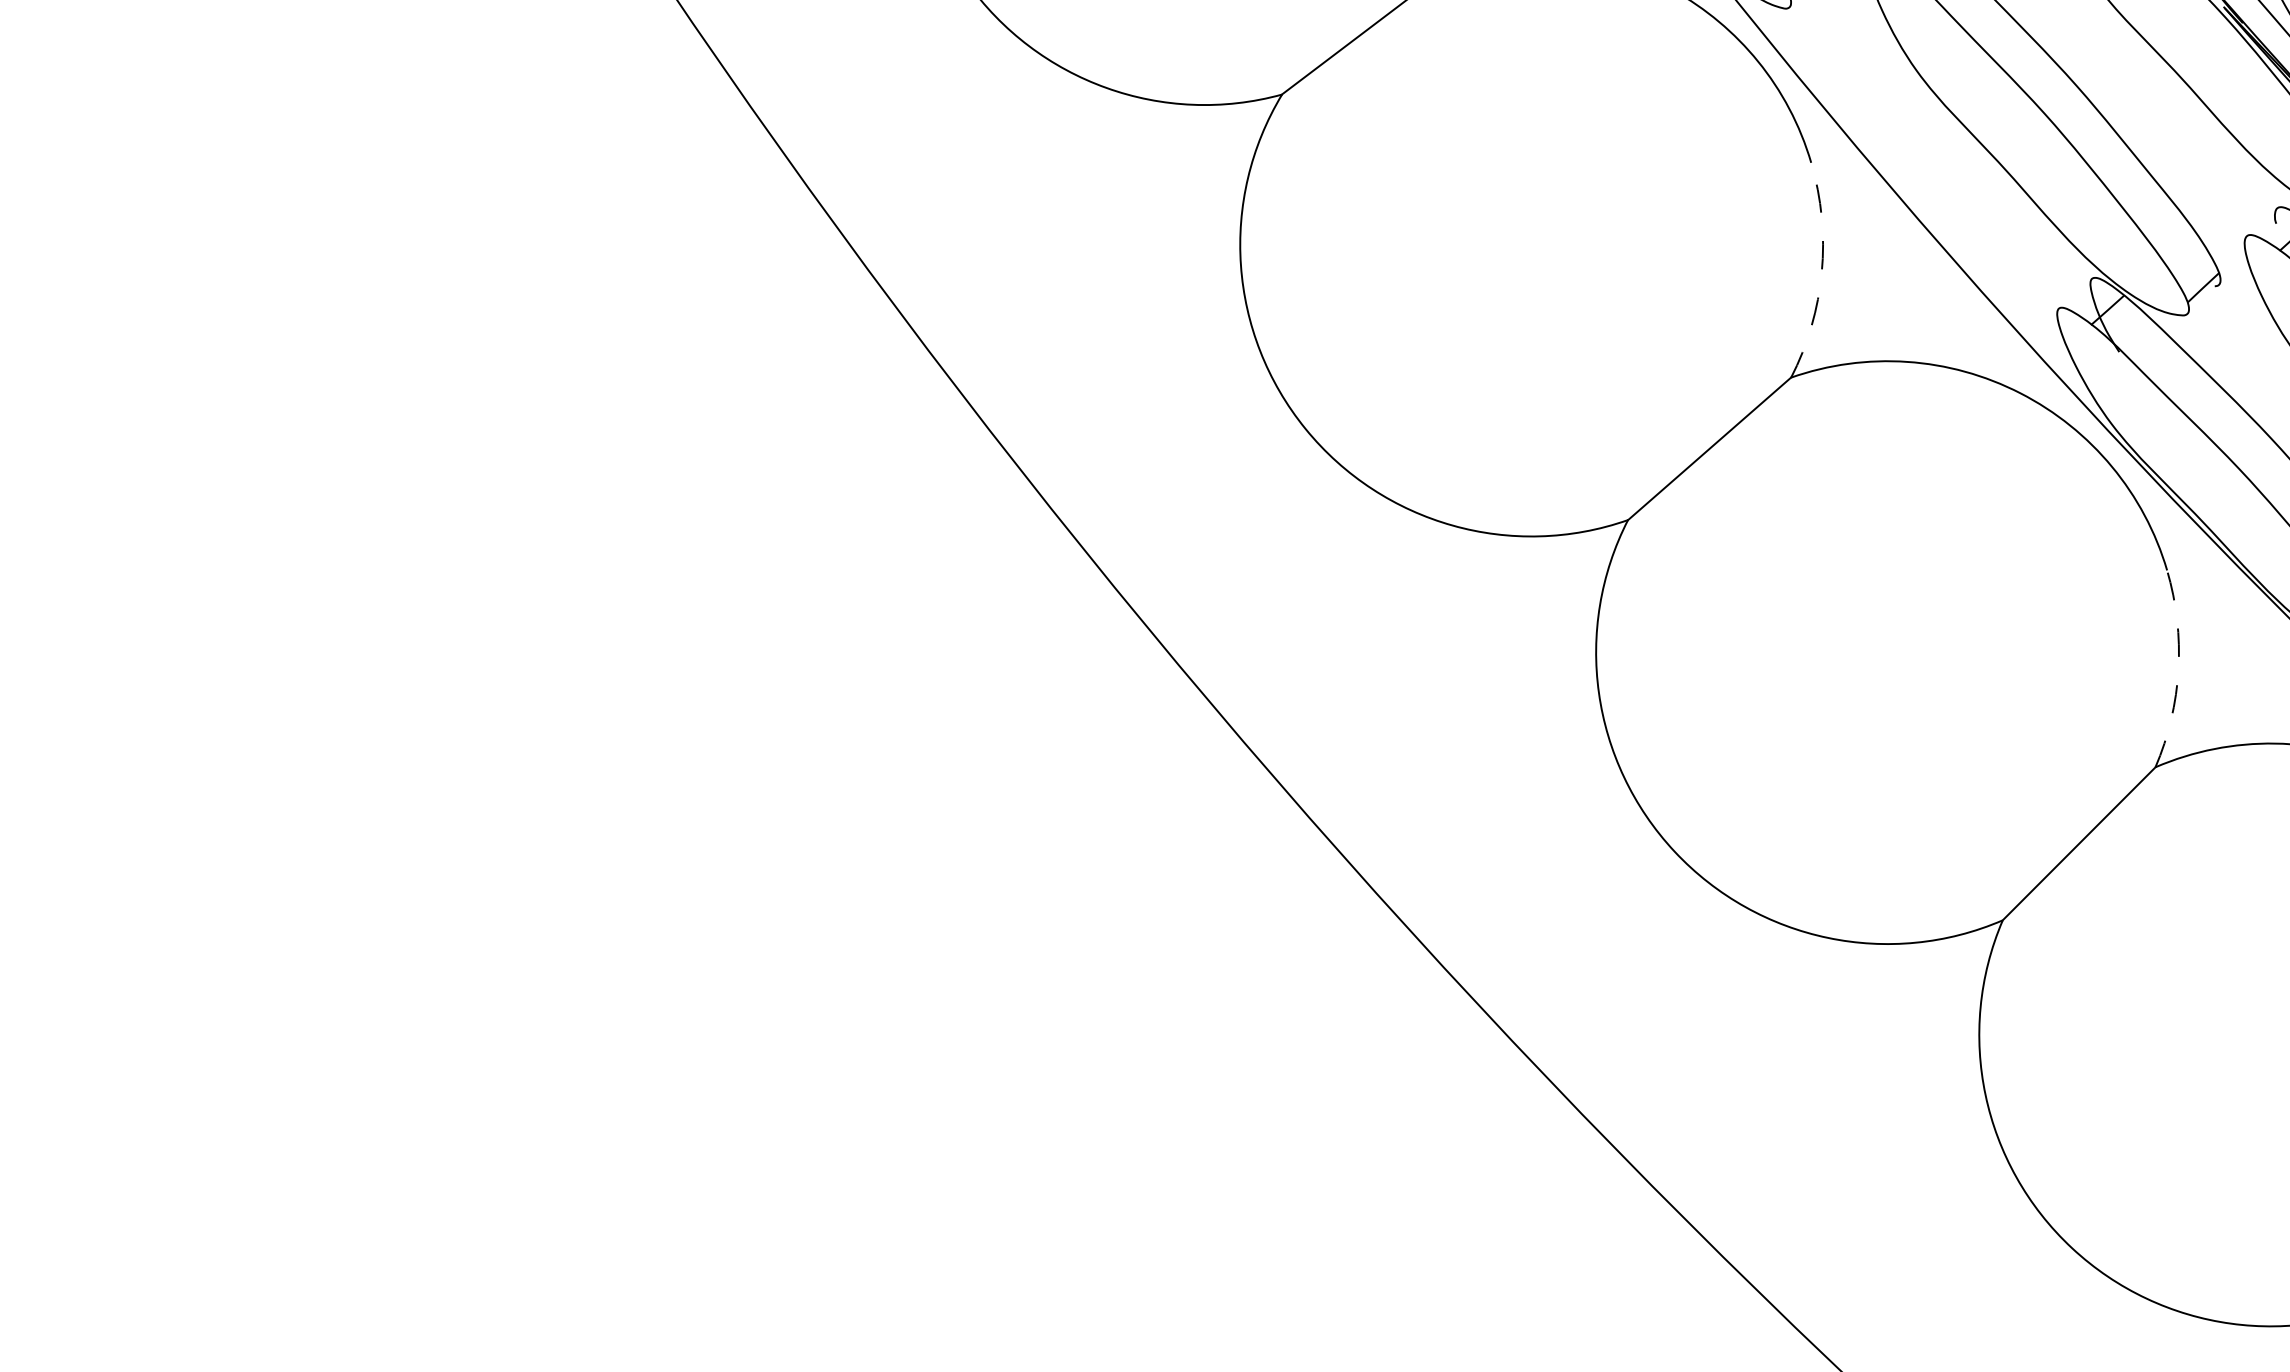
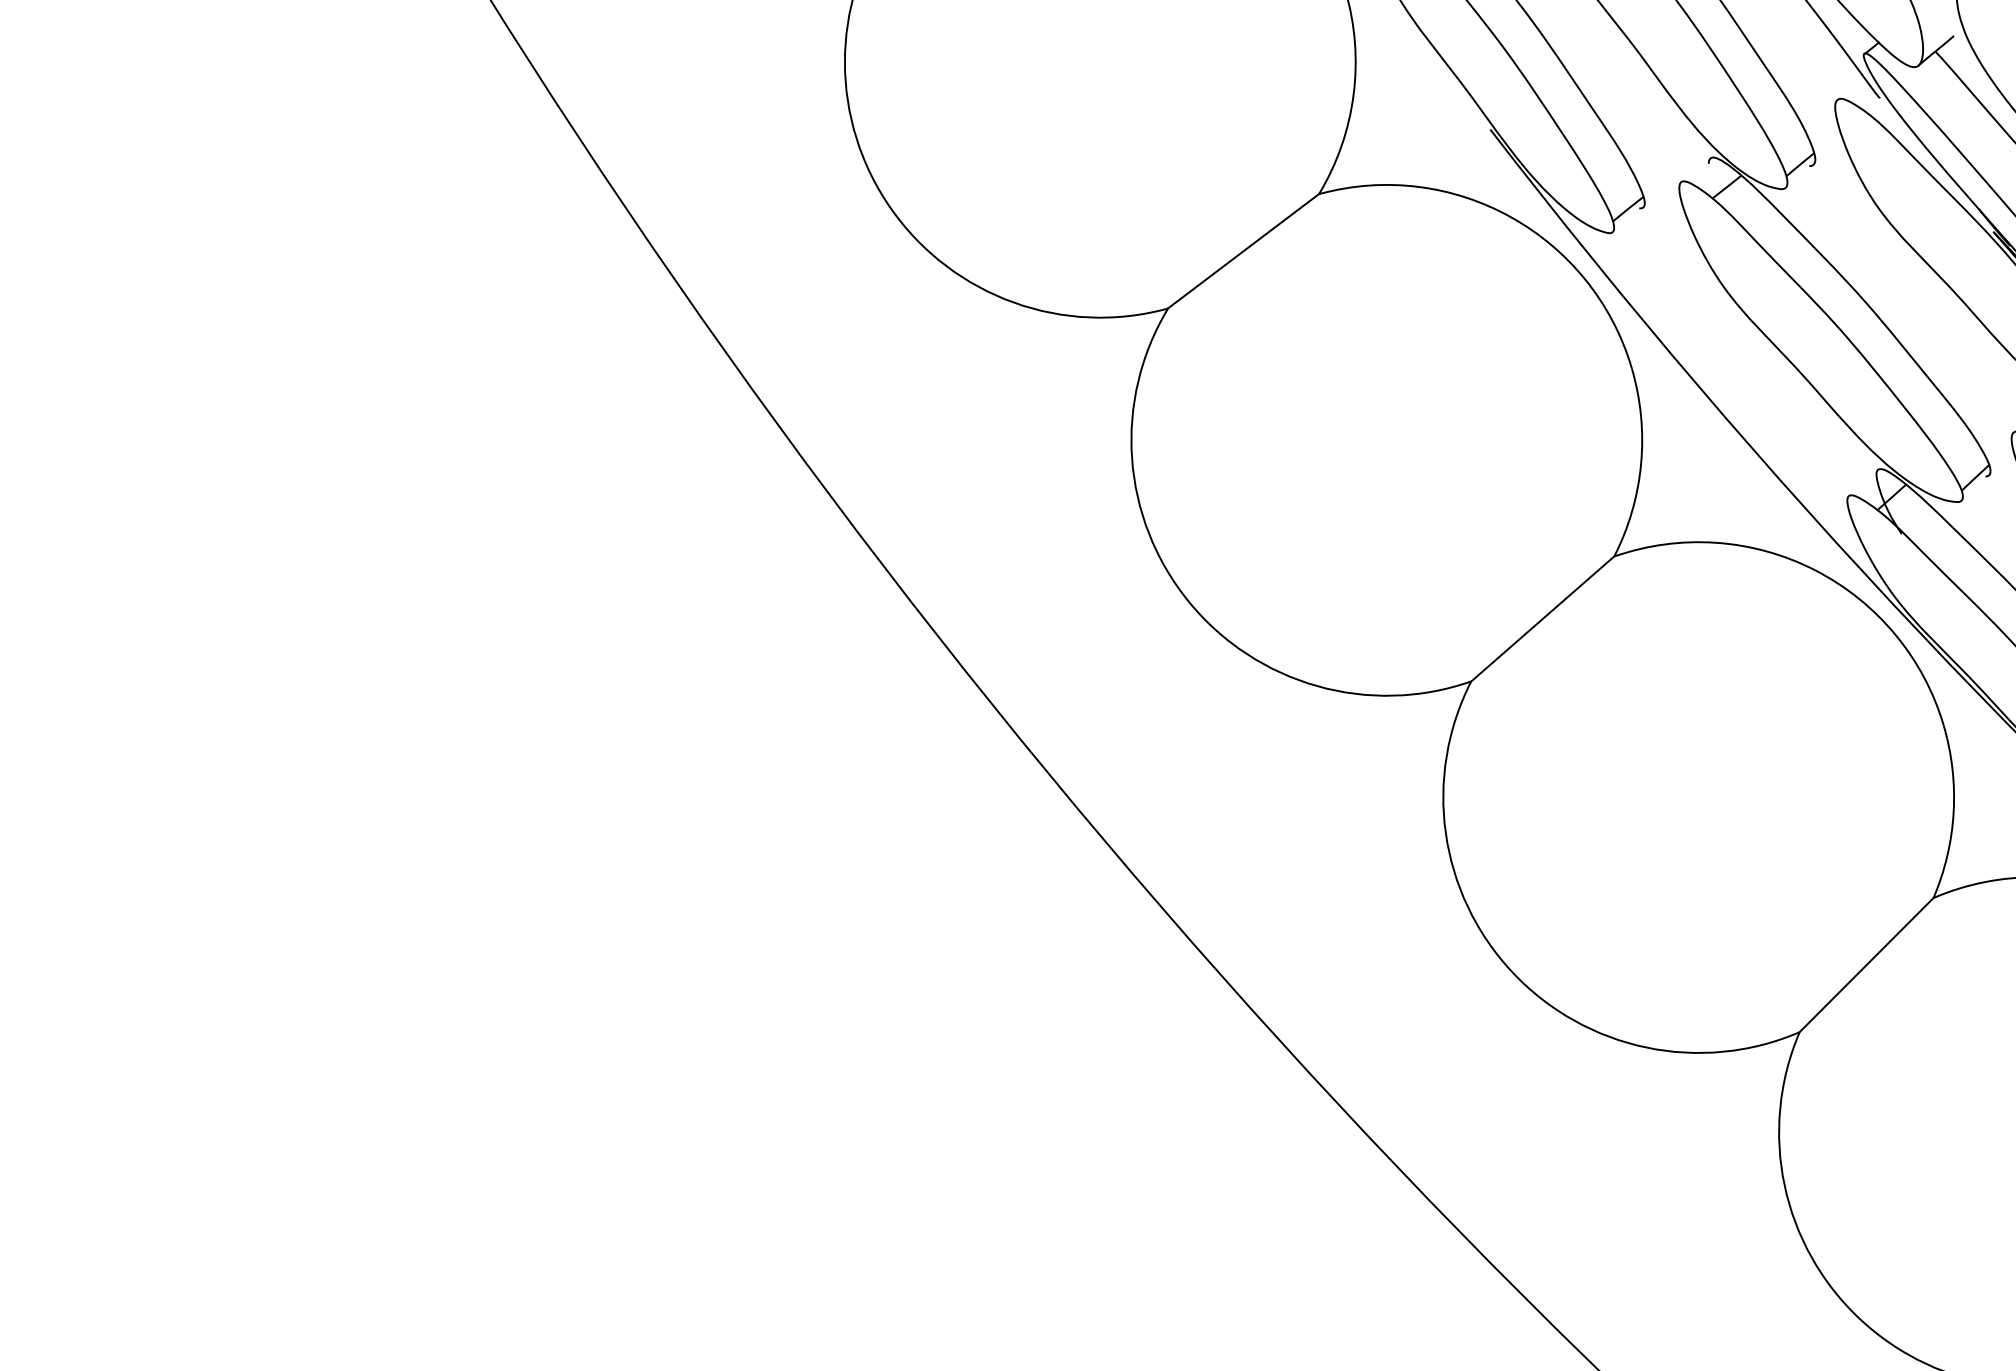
arc: (1822, 272) -> (1641, 464), dashed -> solid
arc: (2178, 669) -> (1953, 812), dashed -> solid

